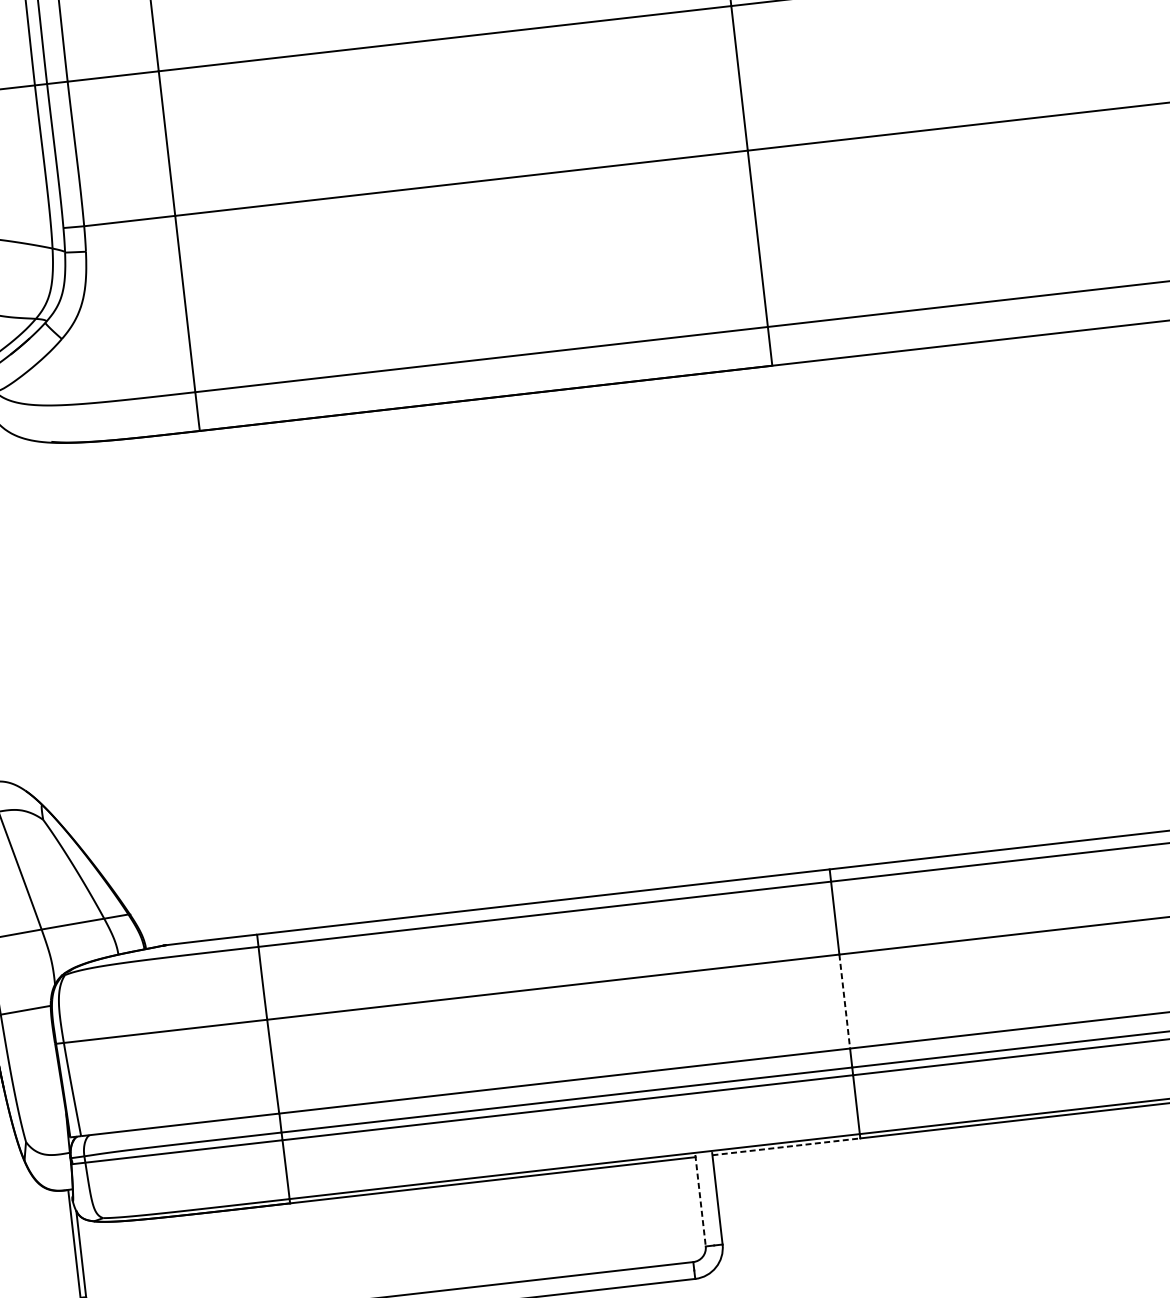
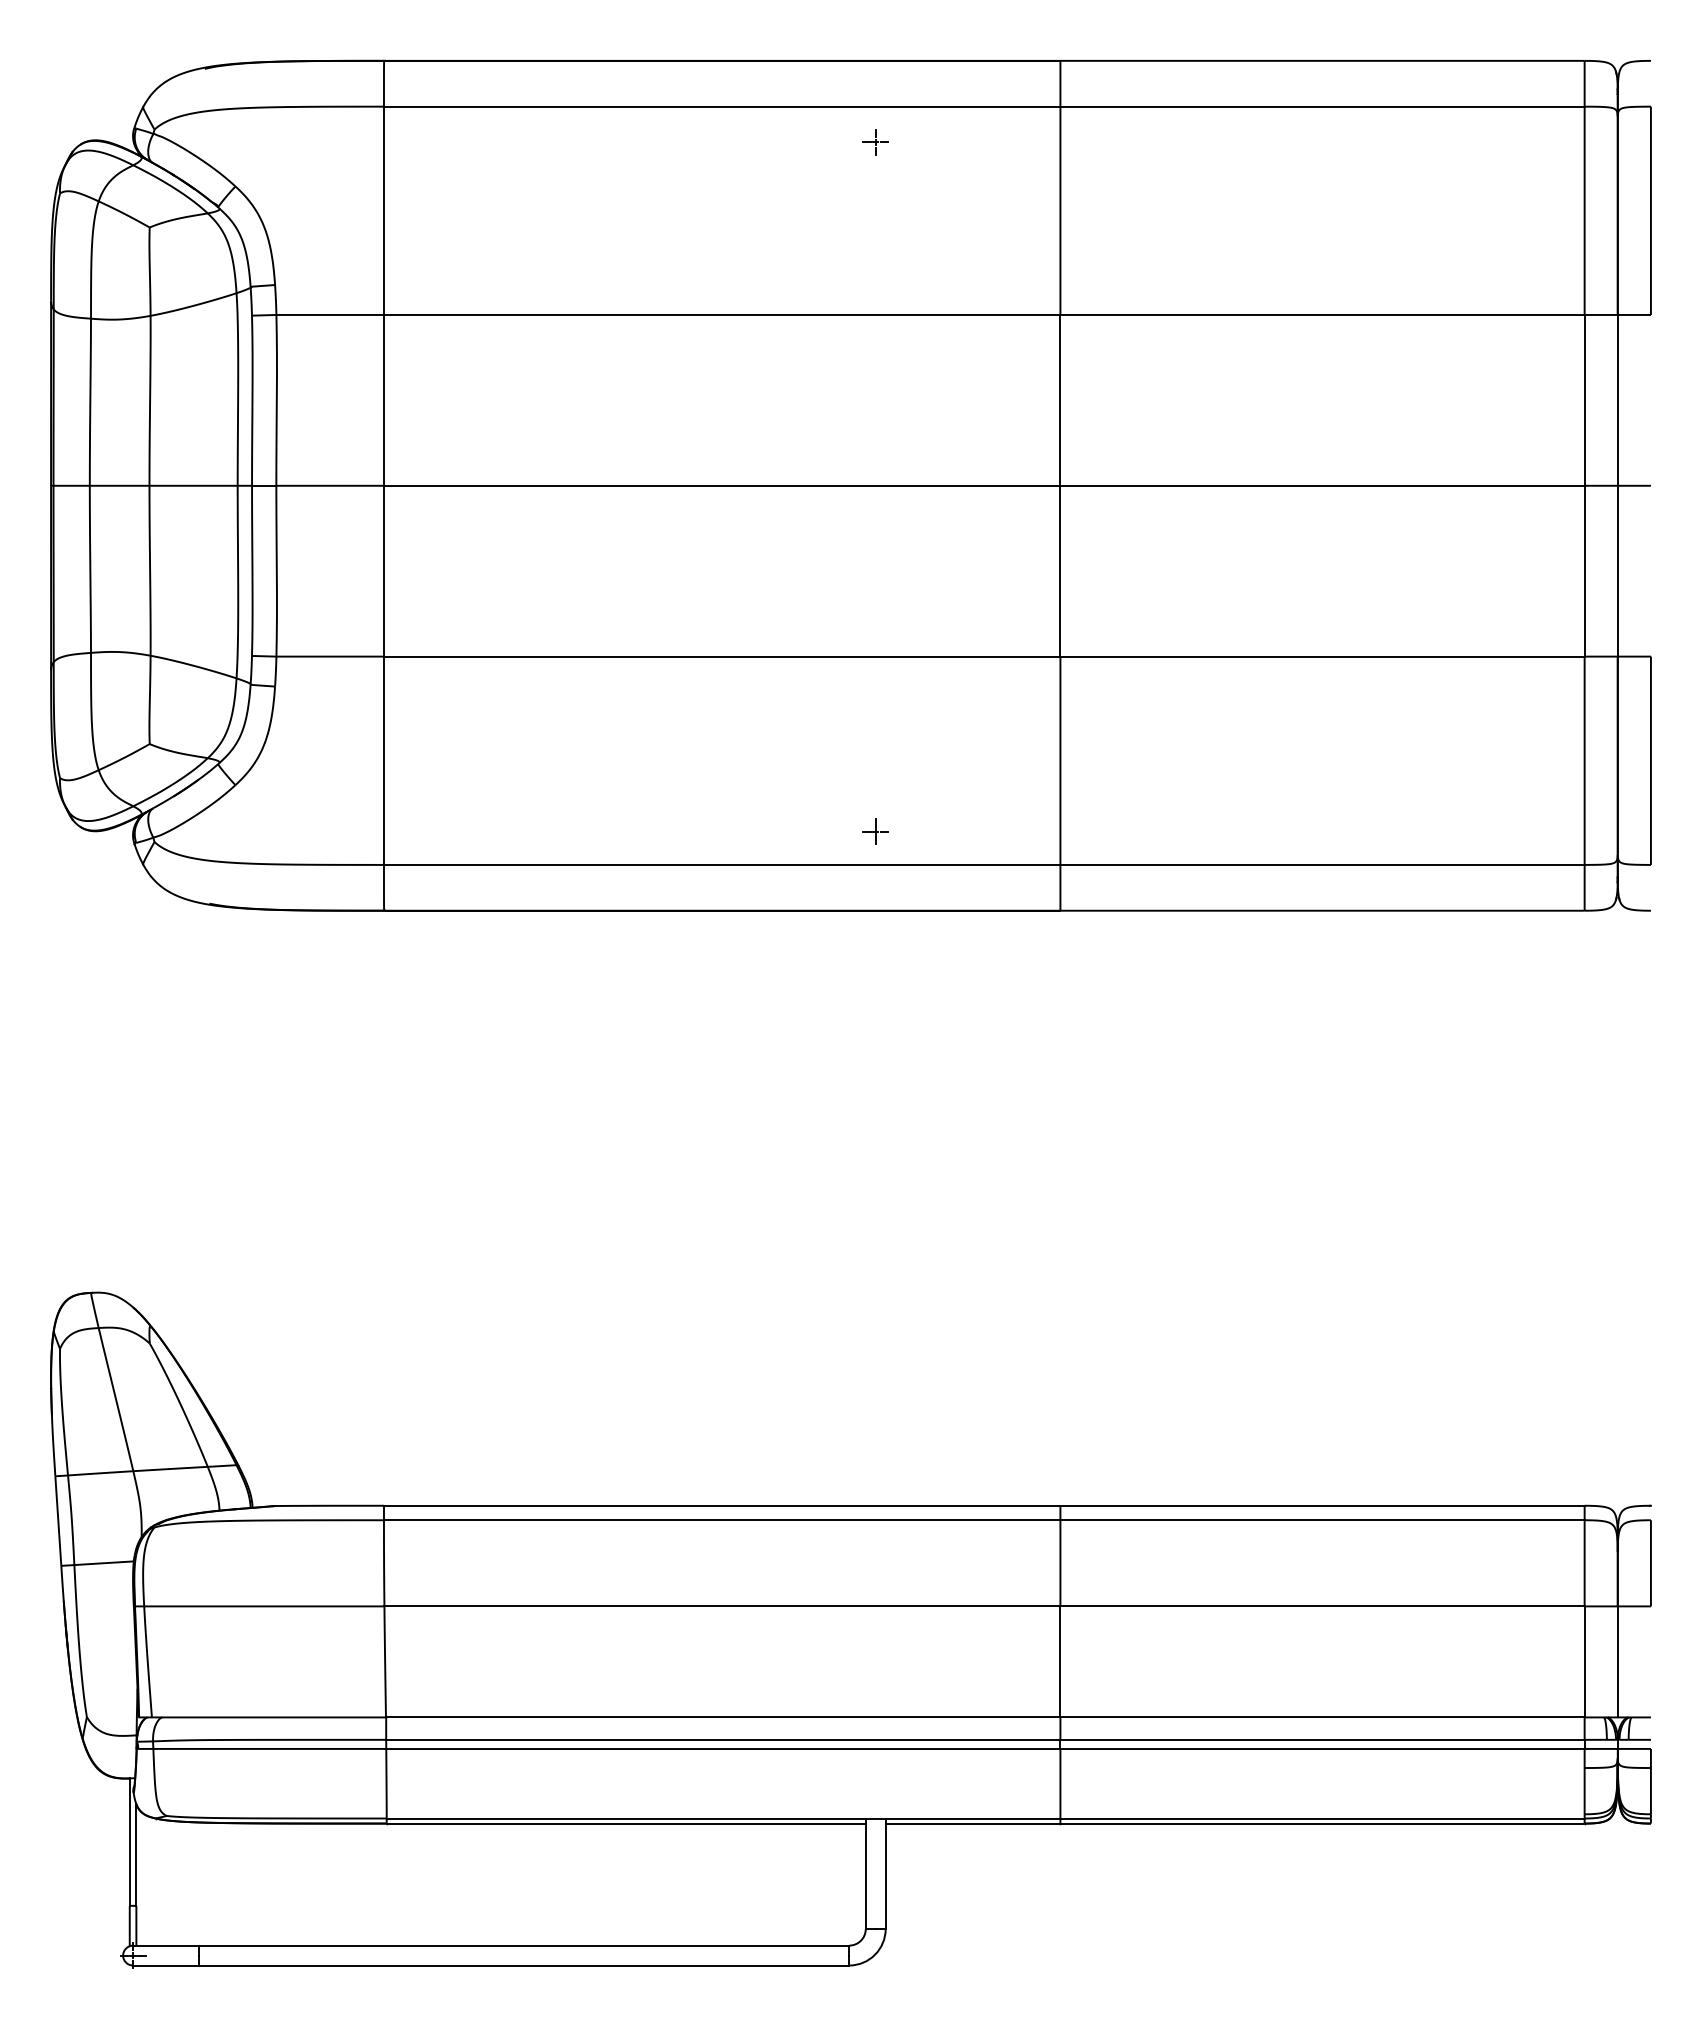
part: (608, 316) -> (875, 831), added
line: (844, 1001) -> (1060, 1661), dashed -> solid
line: (786, 1146) -> (973, 1823), dashed -> solid
line: (700, 1201) -> (865, 1875), dashed -> solid

